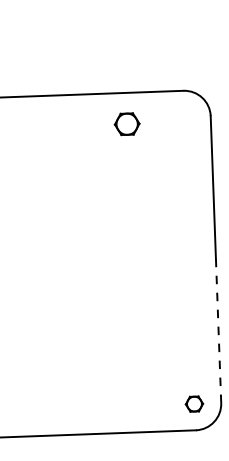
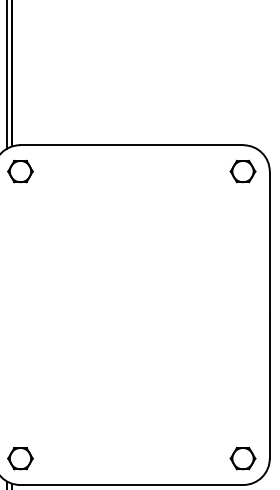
part: (126, 124) -> (242, 171), moved
line: (218, 330) -> (269, 386), dashed -> solid
part: (193, 403) -> (242, 458), size x1.43

